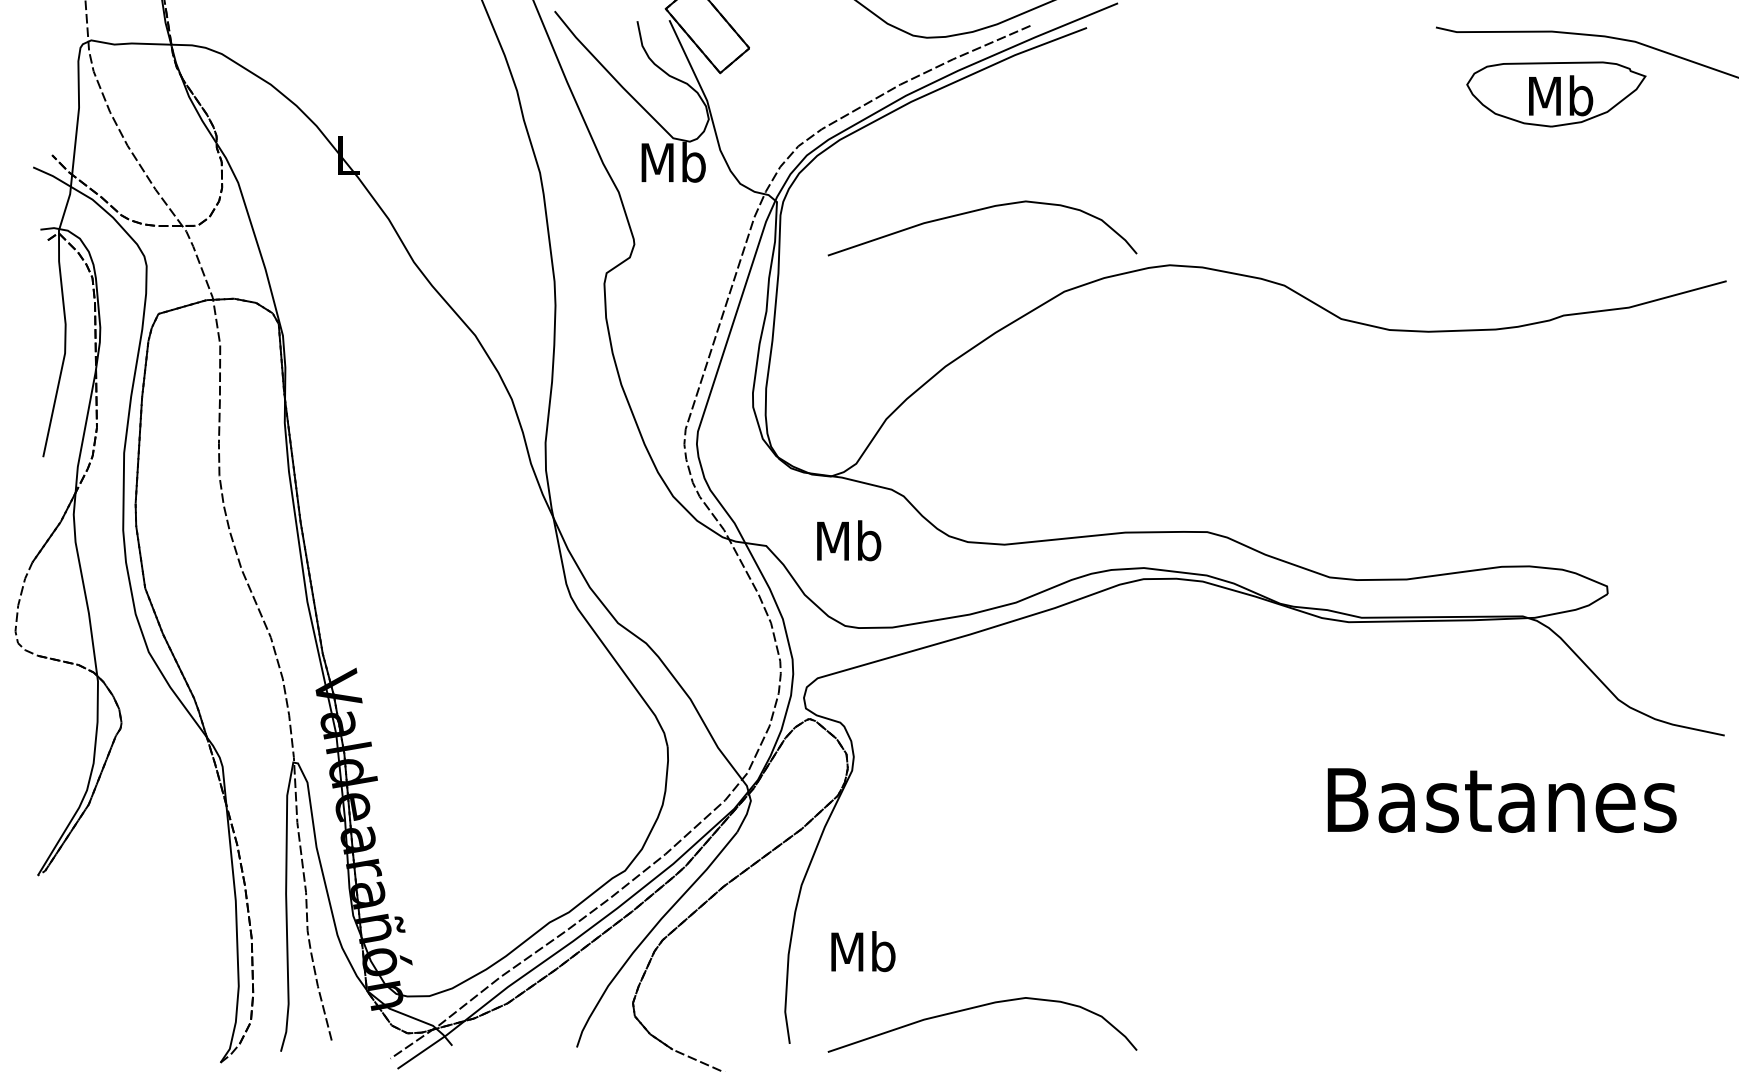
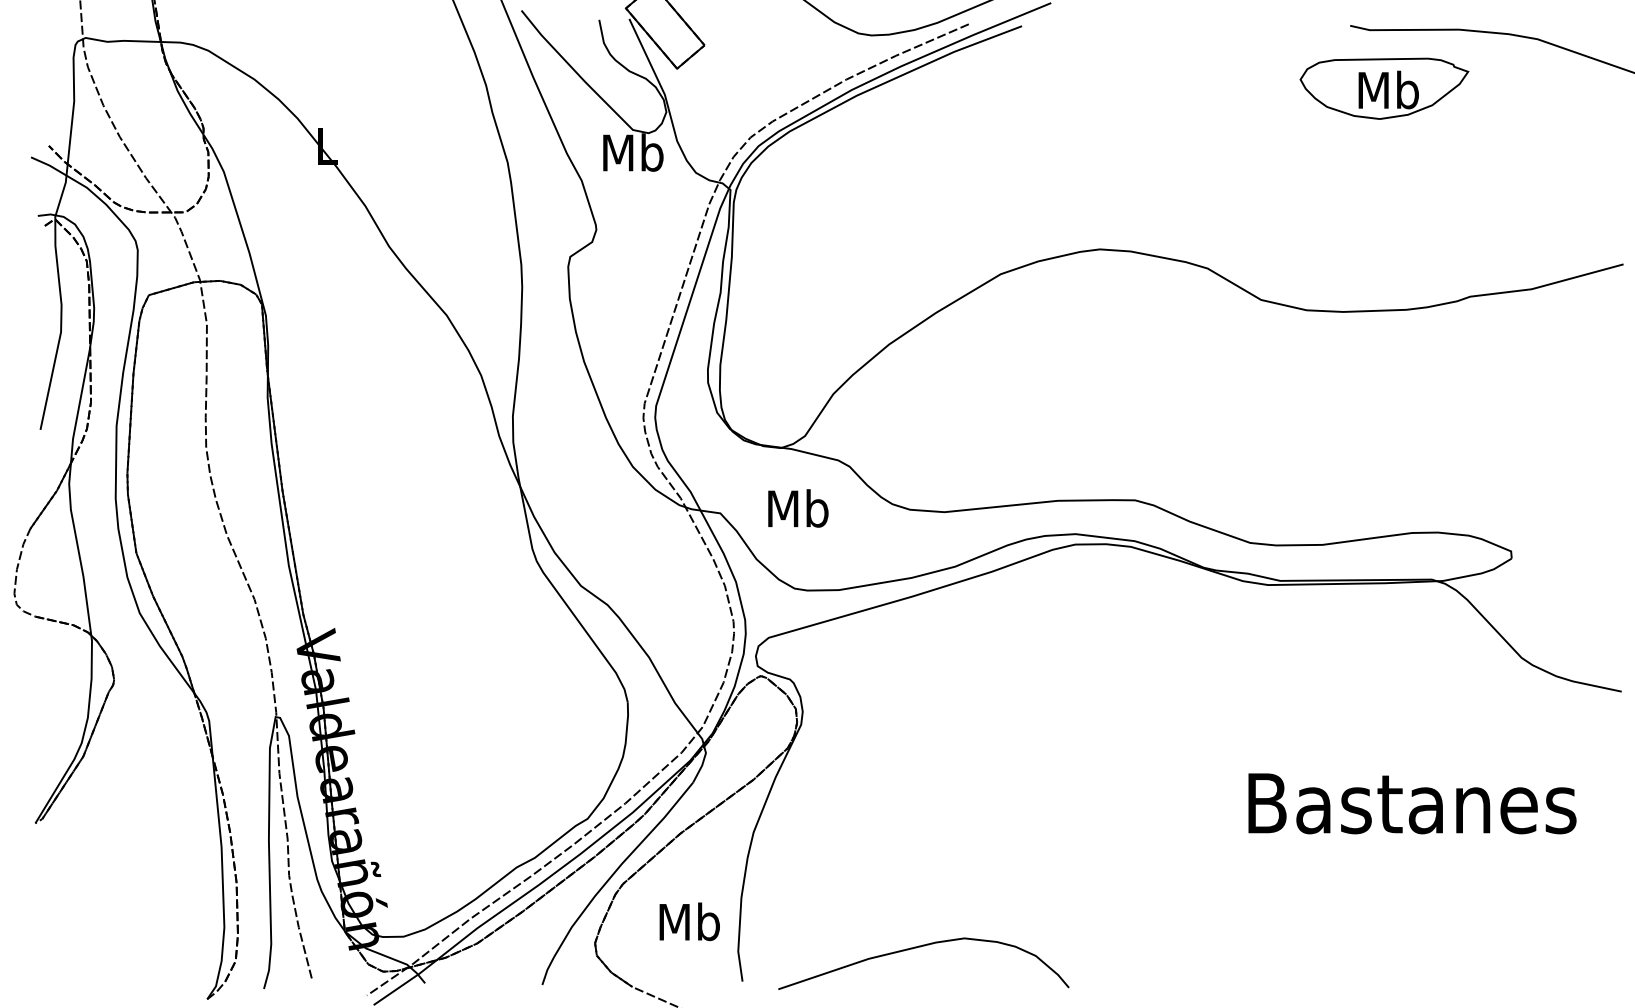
part: (1556, 94) -> (1384, 88), moved
curve: (979, 211) -> (920, 198), removed
text: (1502, 800) -> (1412, 803), moved
text: (863, 951) -> (689, 921), moved

